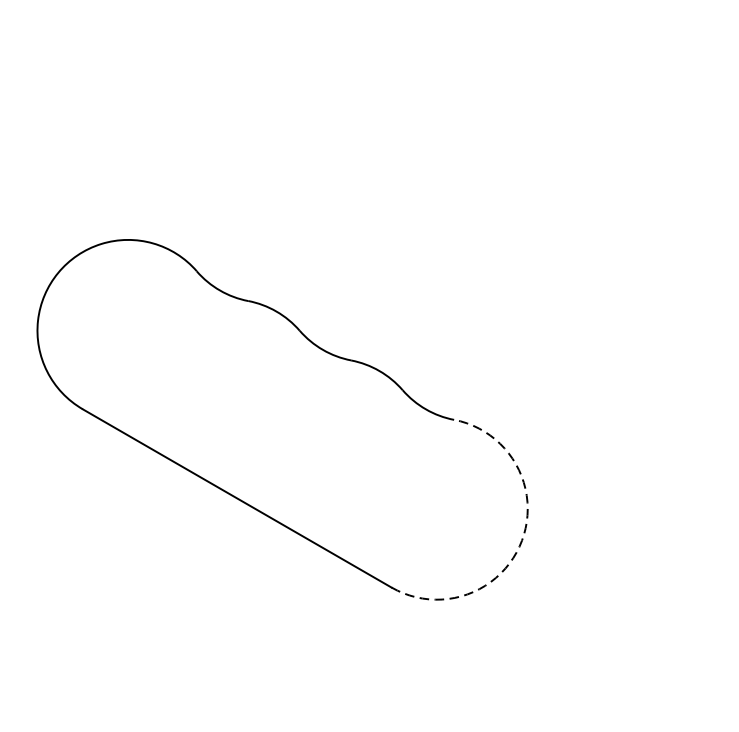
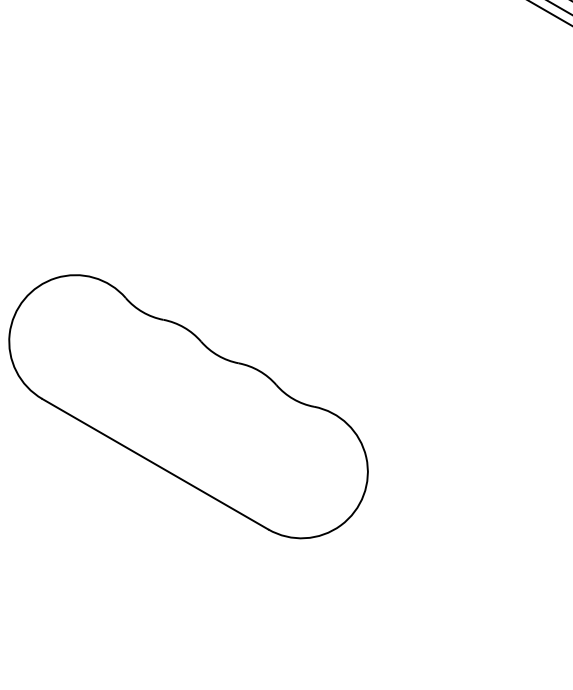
arc: (521, 541) -> (363, 495), dashed -> solid

